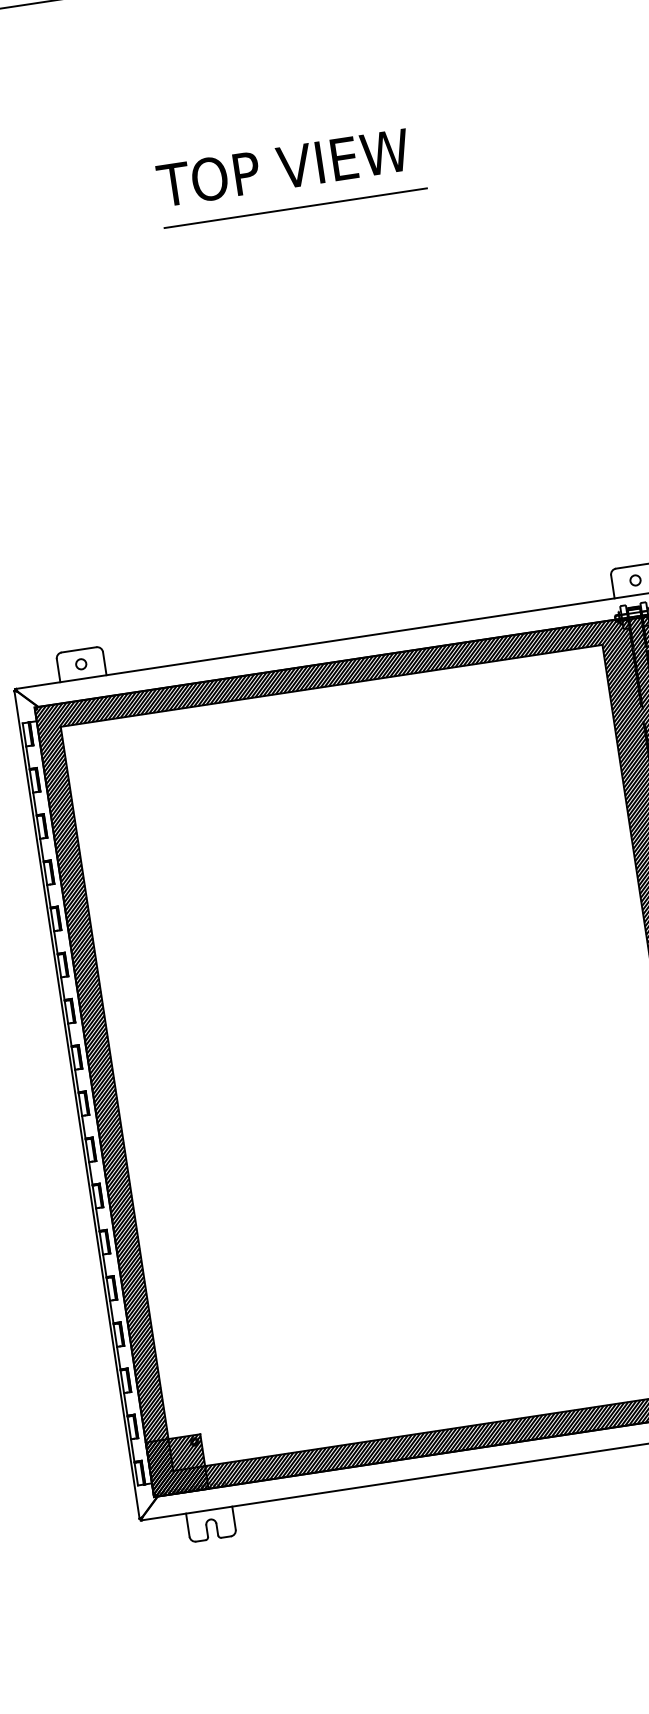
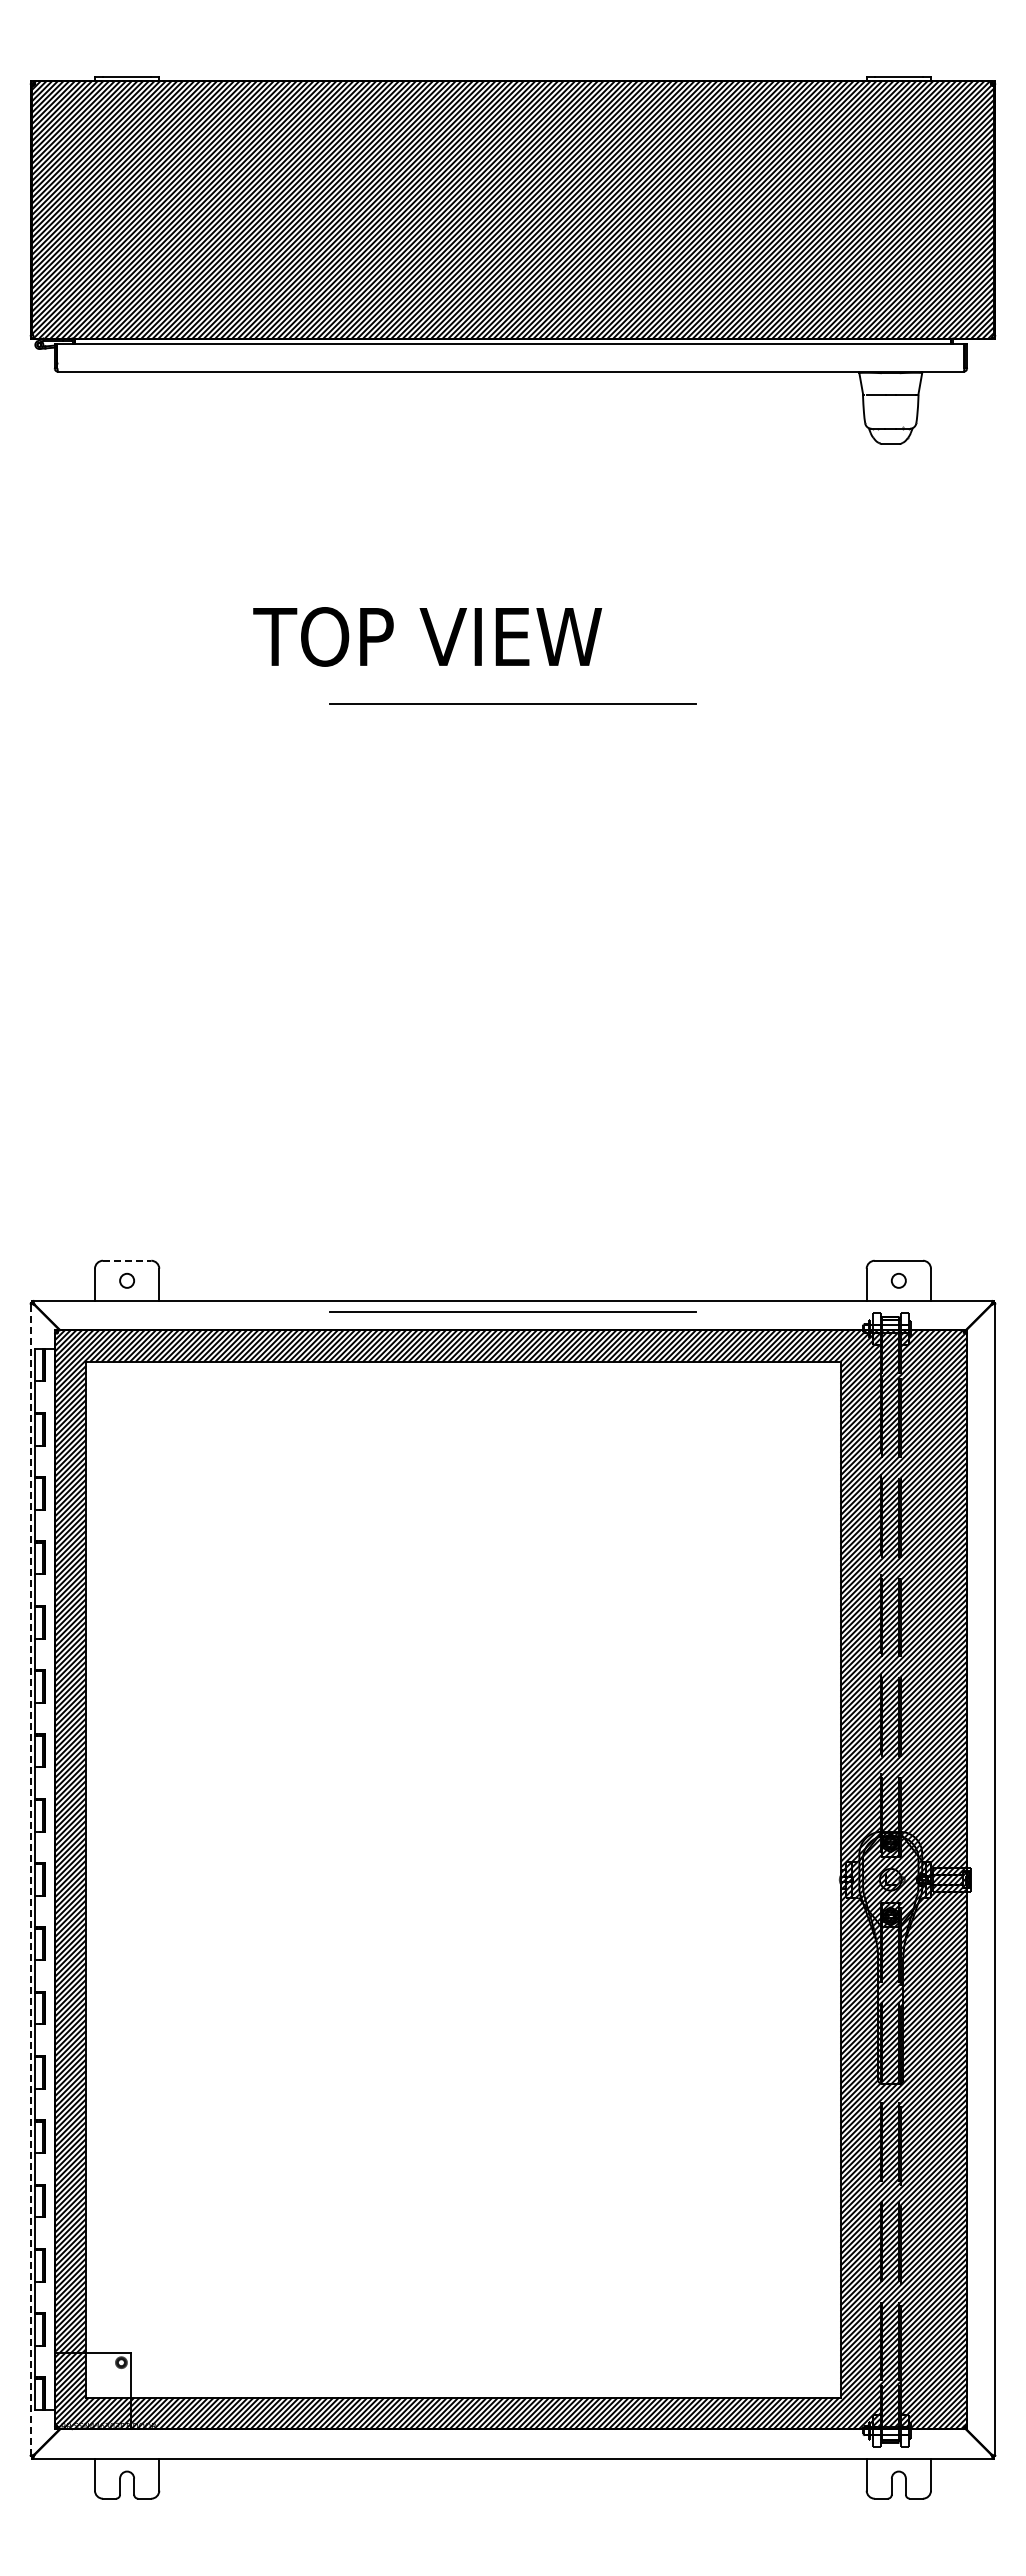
text: (283, 167) -> (427, 636), moved
line: (361, 644) -> (512, 1311), added
line: (79, 649) -> (127, 1260), solid -> dashed
line: (76, 1104) -> (30, 1879), solid -> dashed
hatch: (177, 1465) -> (92, 2391), removed

